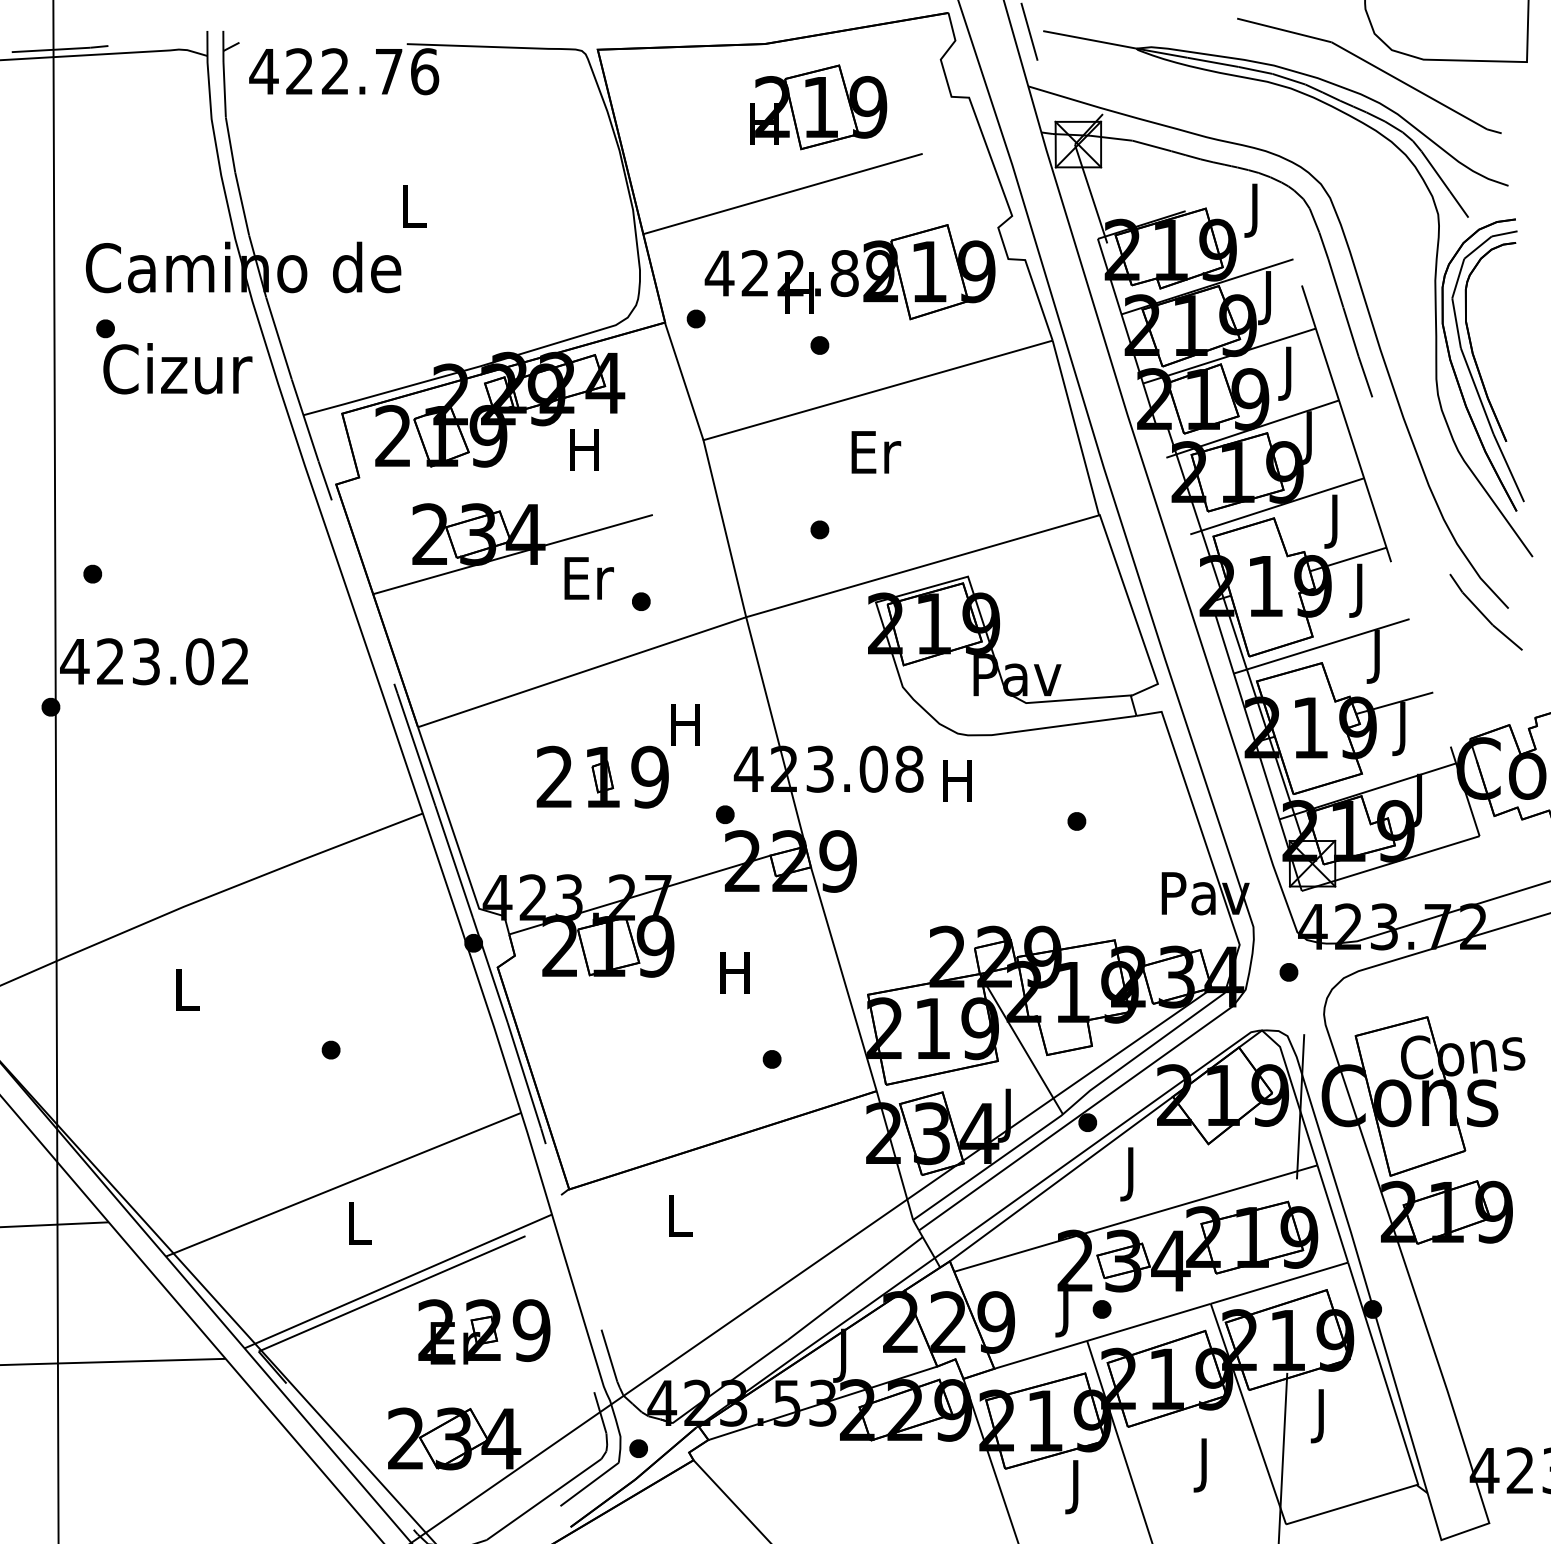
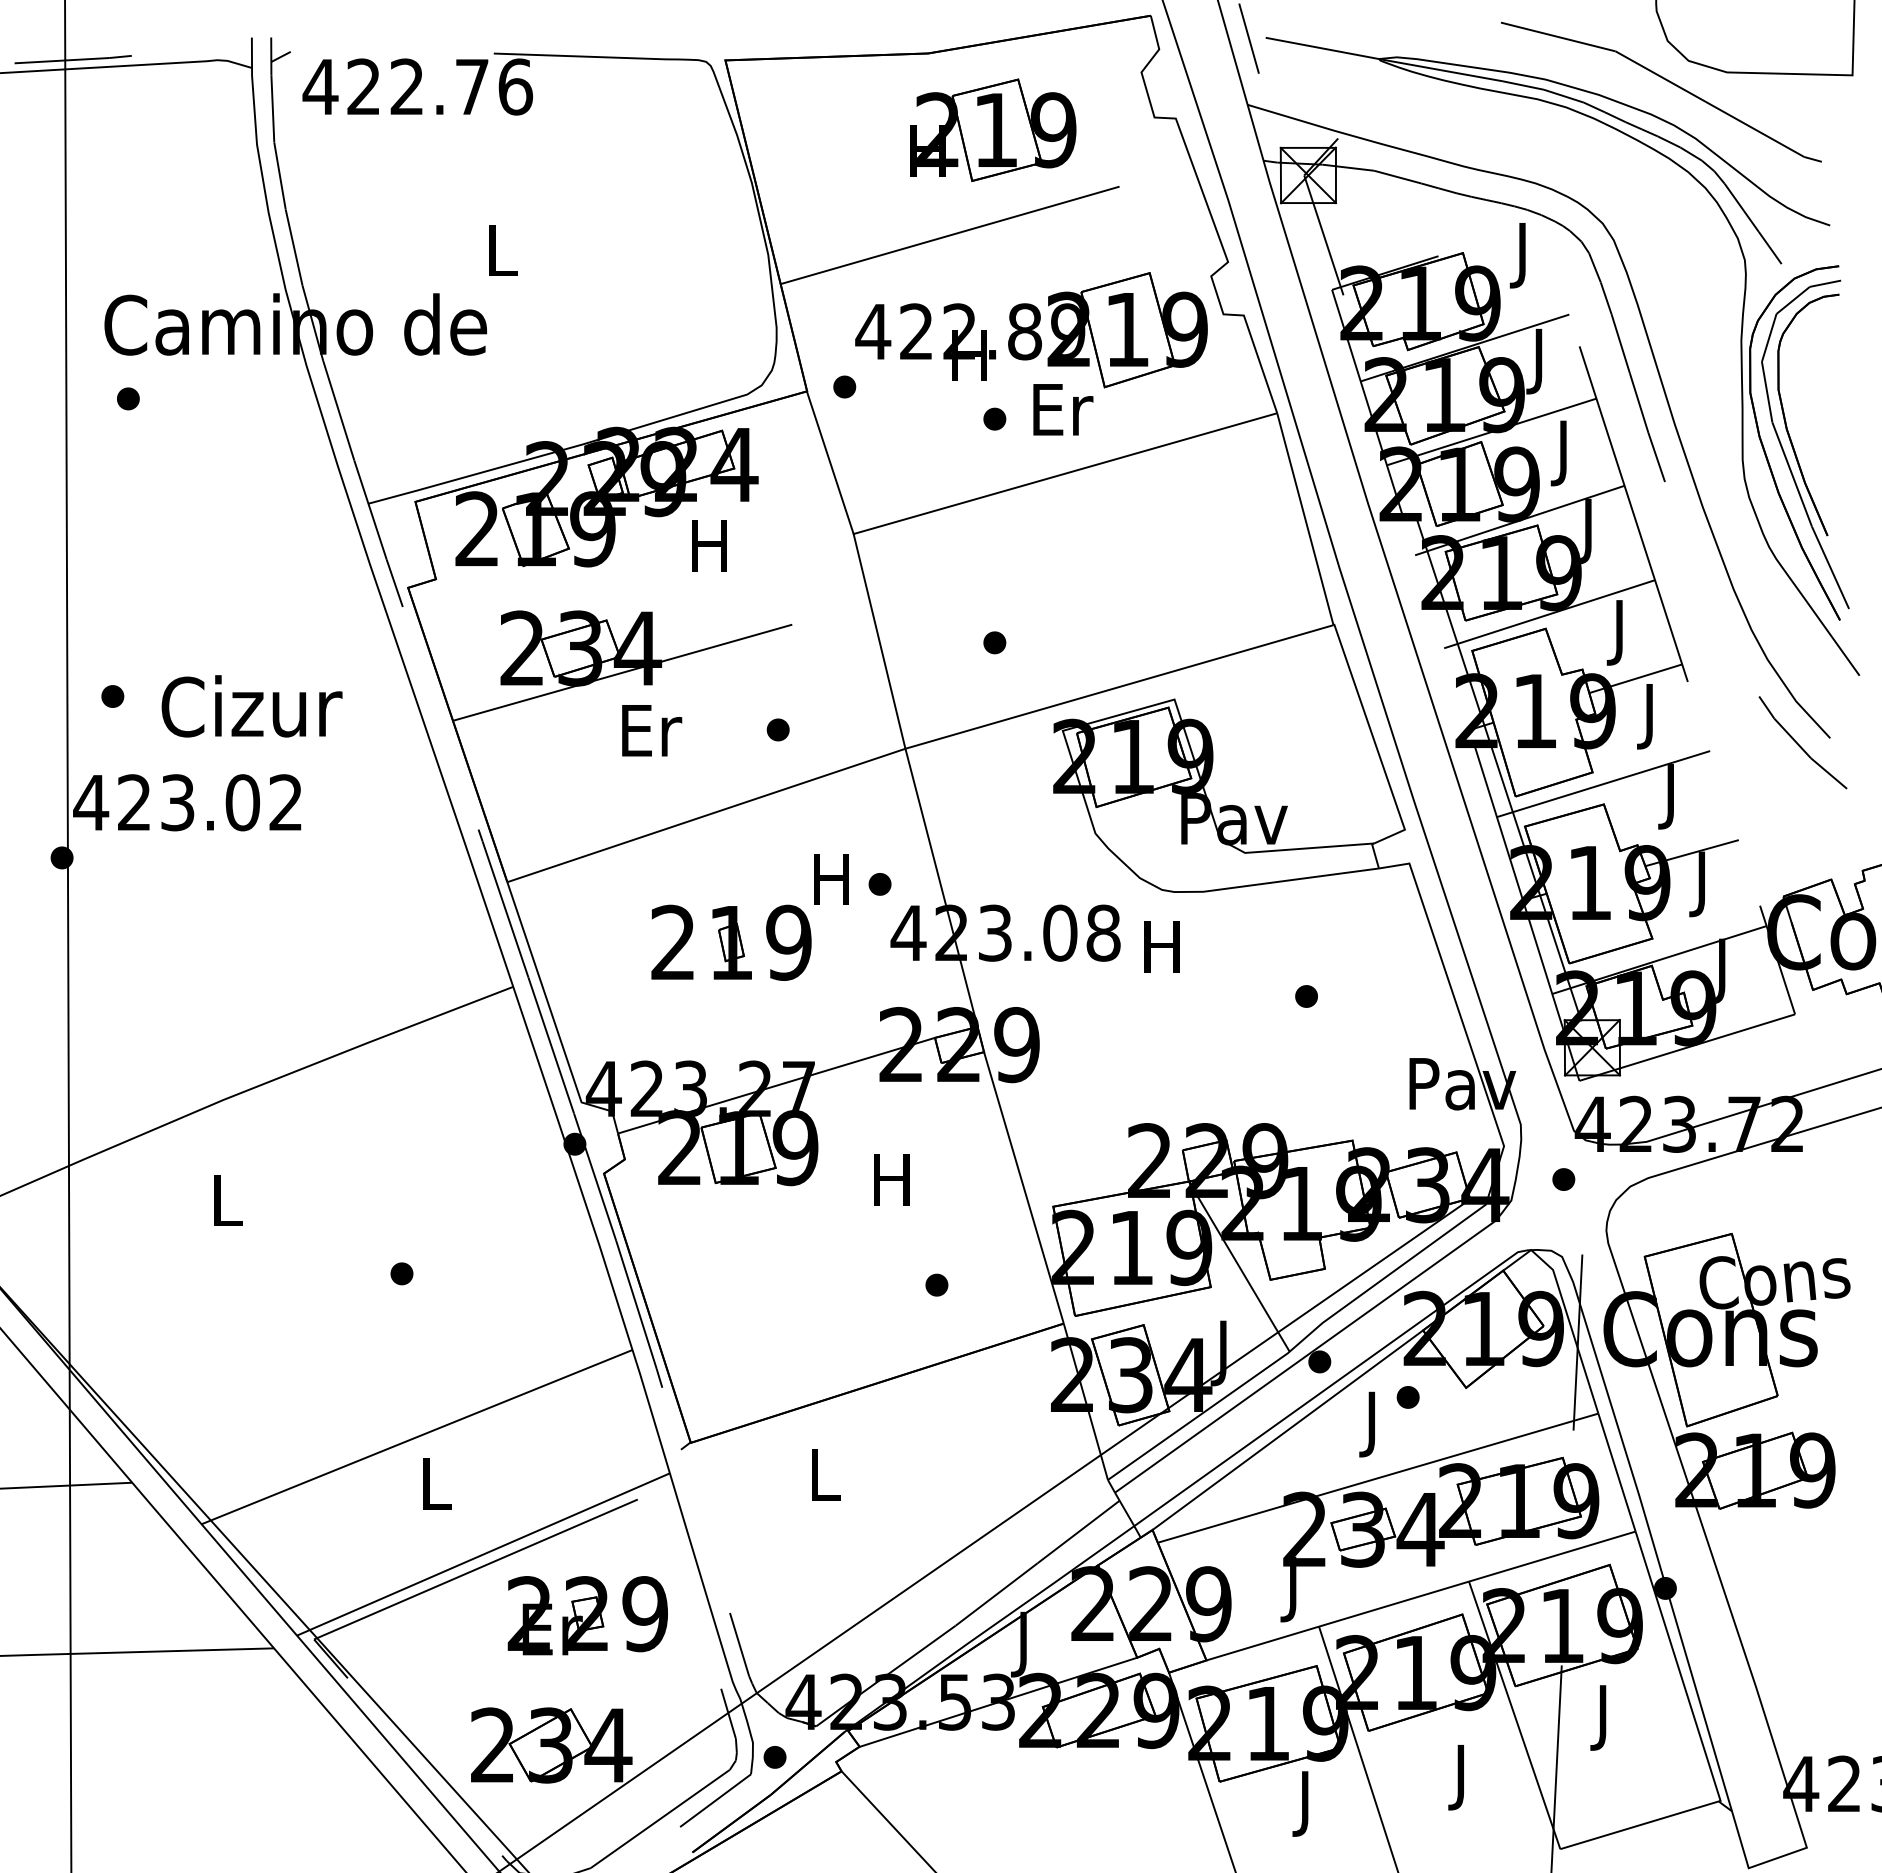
text: (177, 368) -> (251, 706), moved
text: (876, 452) -> (1063, 409), moved
text: (589, 578) -> (652, 730), moved
part: (724, 814) -> (879, 884), moved
part: (1101, 1309) -> (1407, 1397), moved

